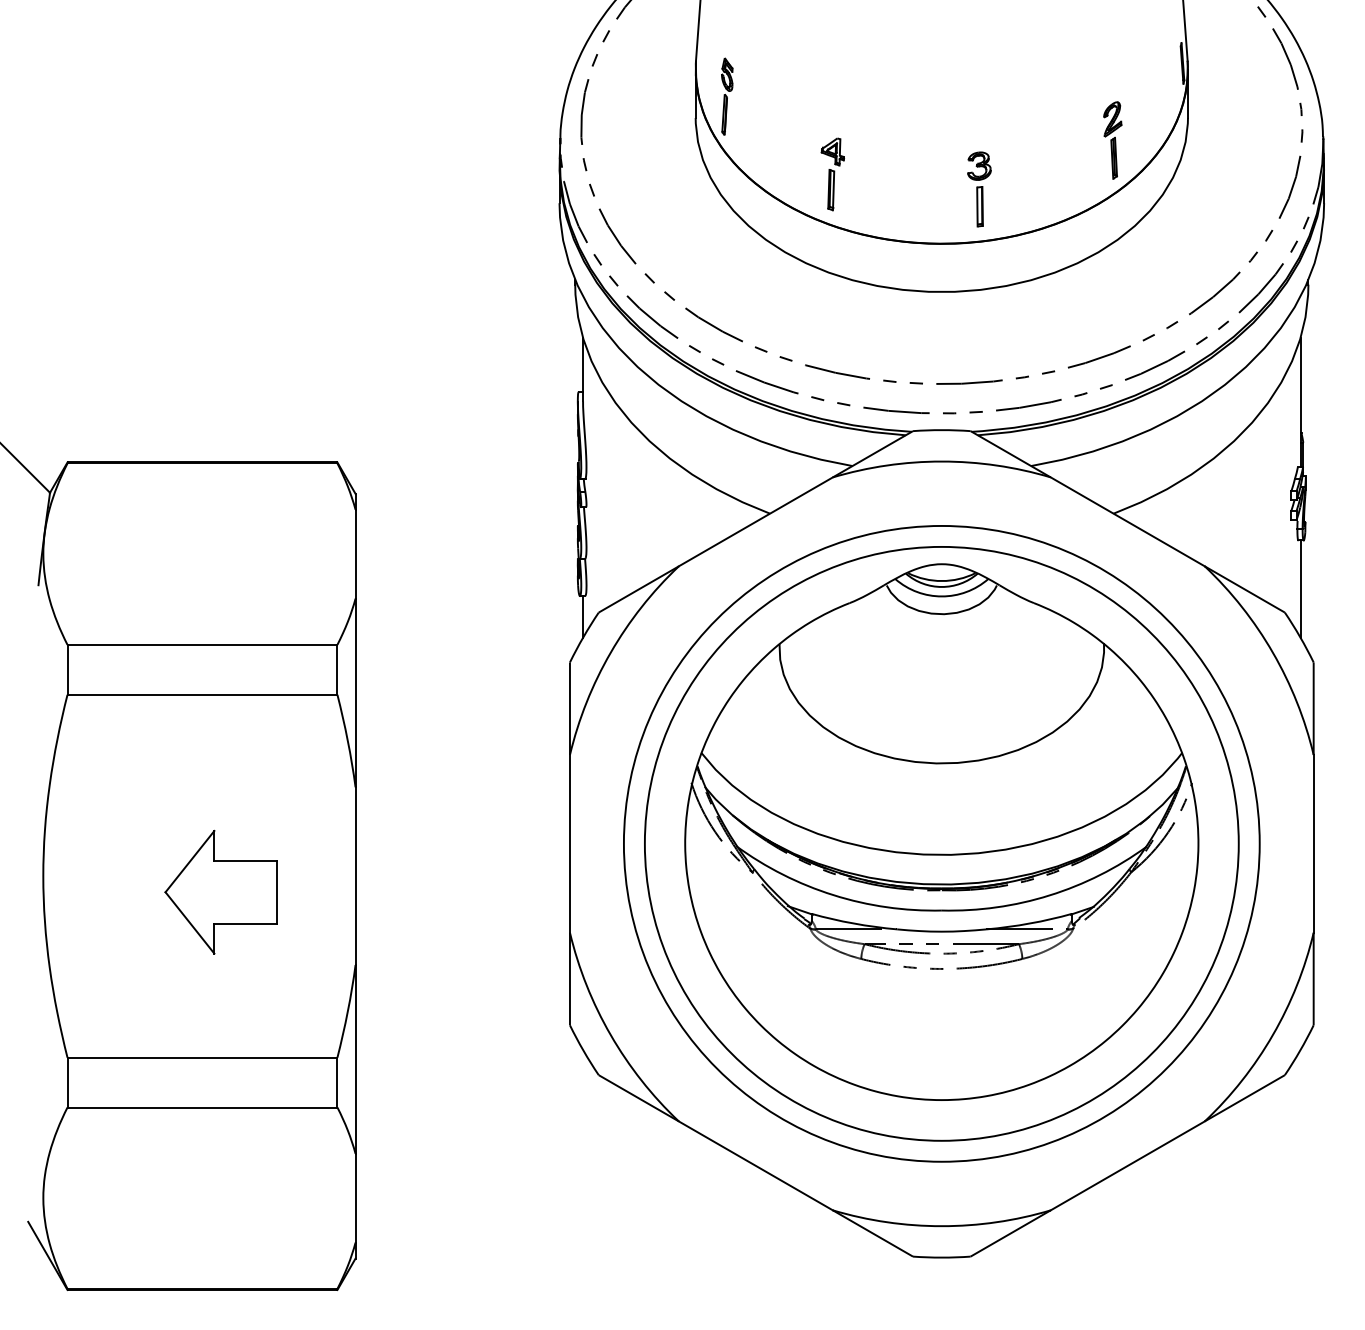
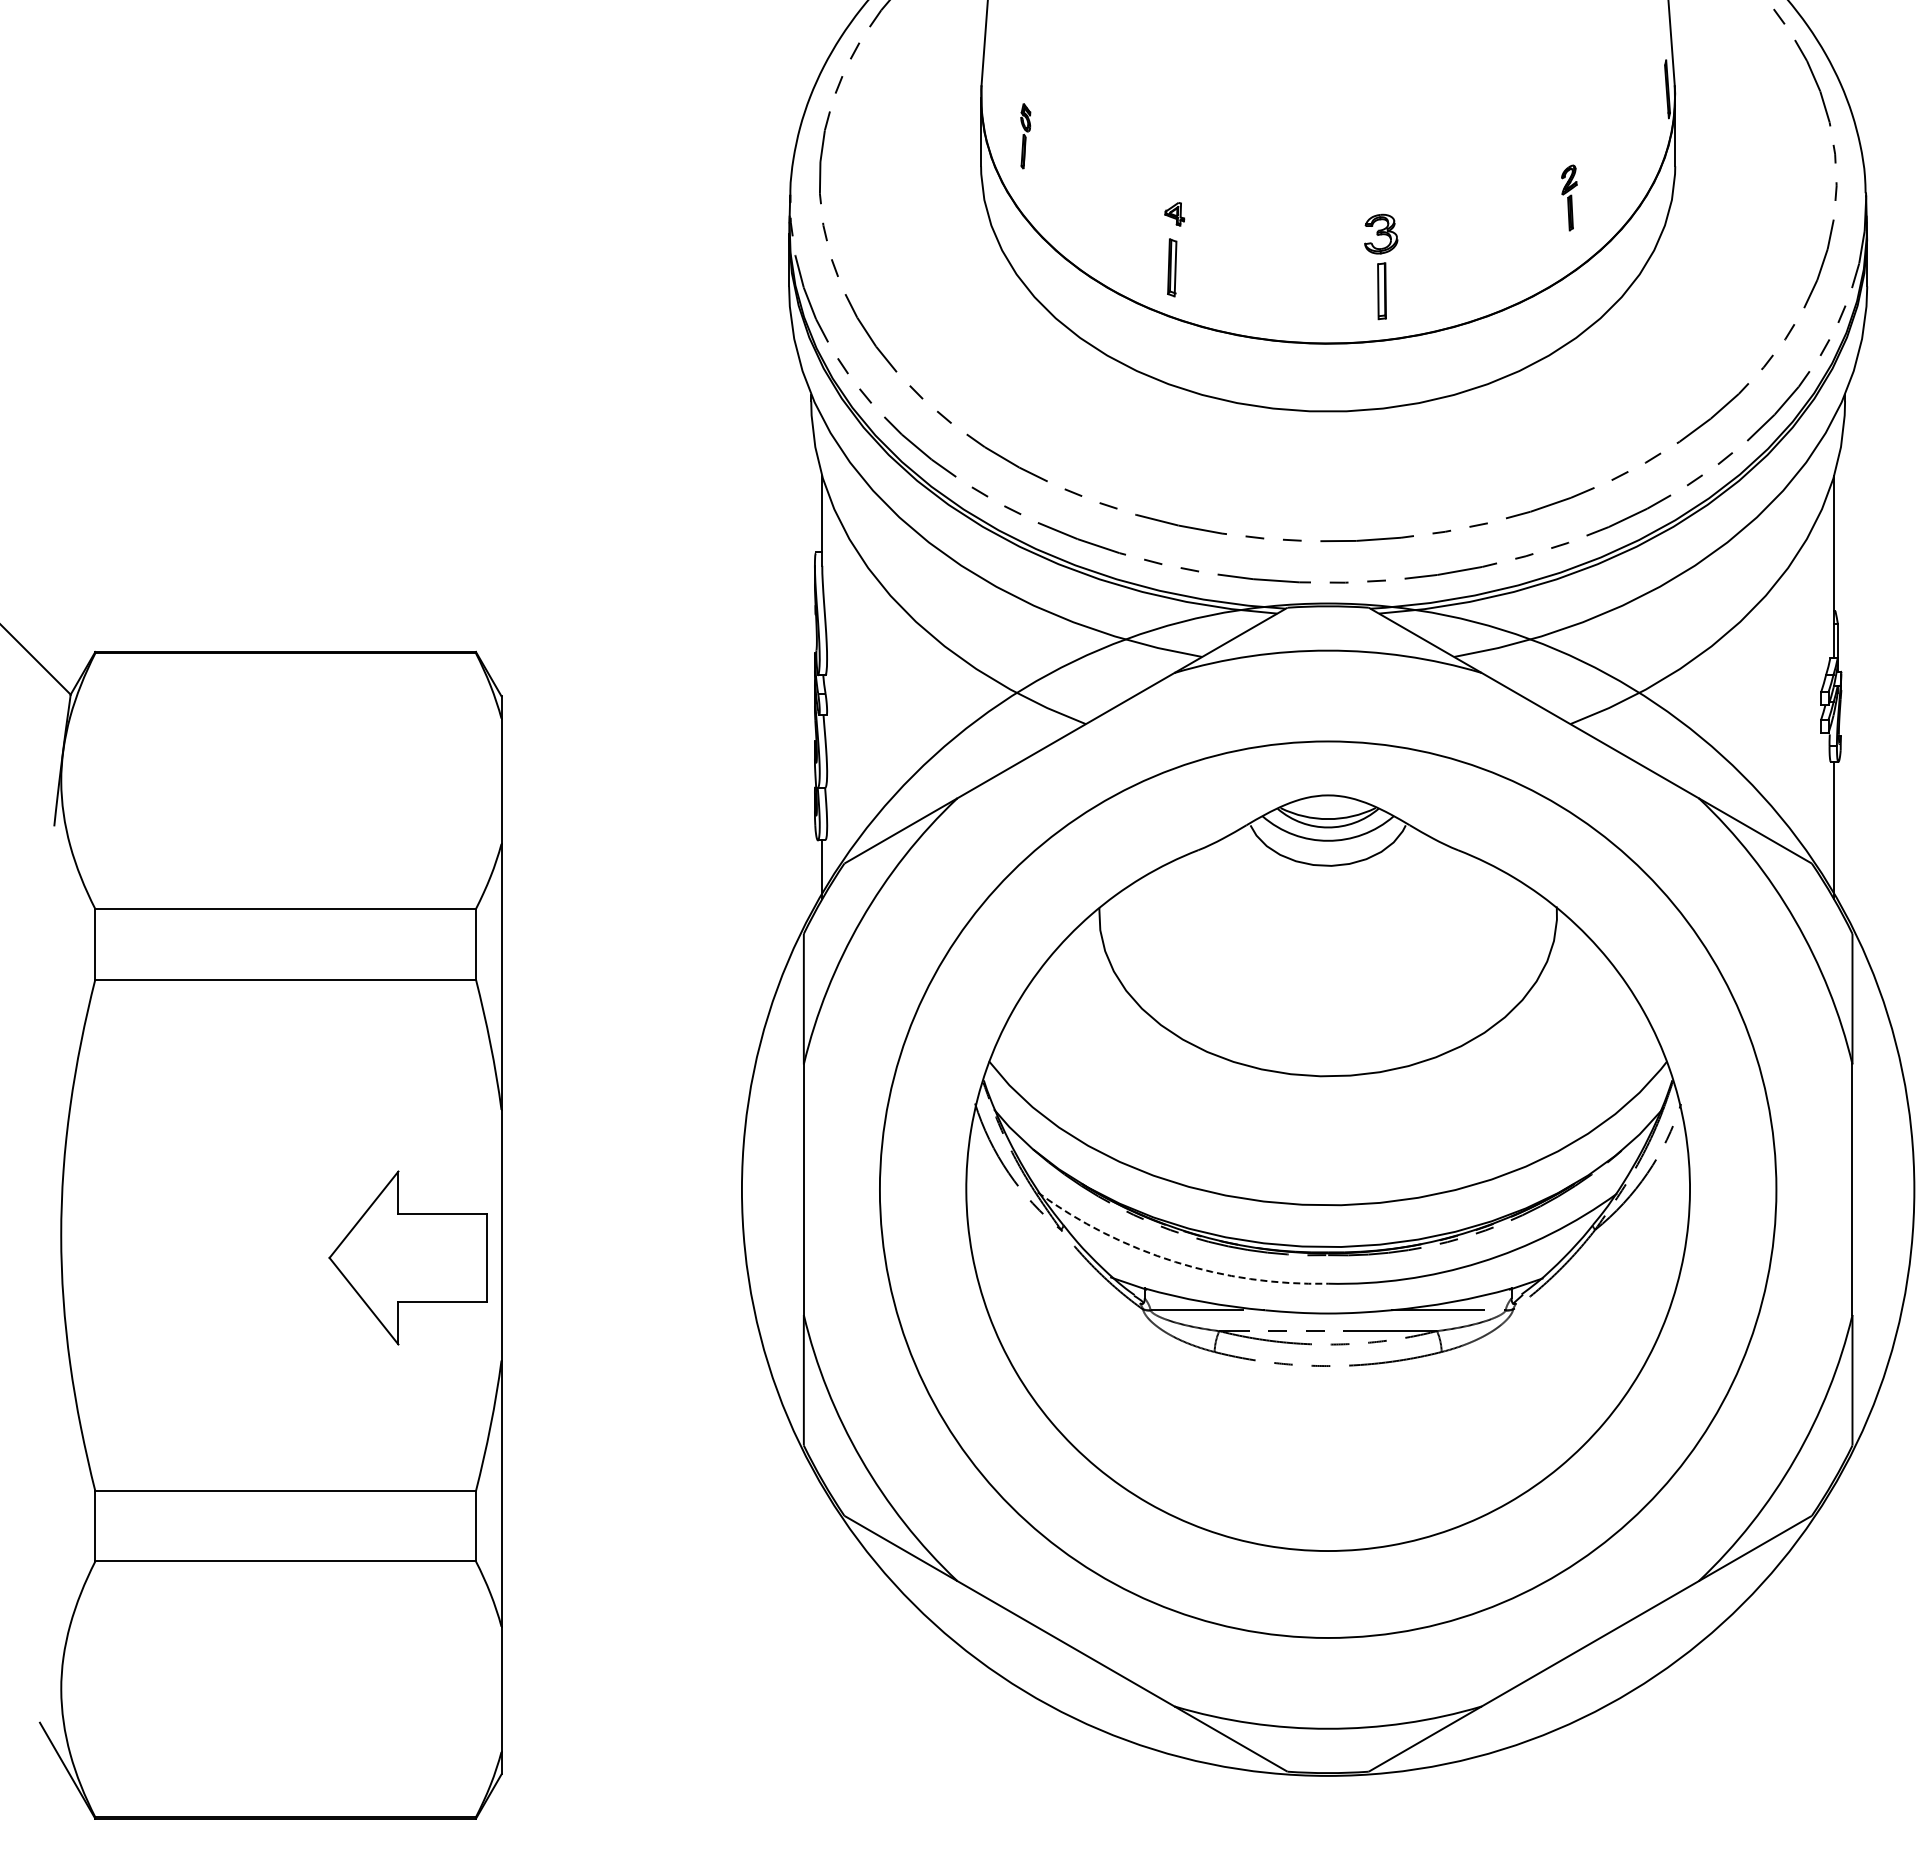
part: (727, 96) -> (1025, 136), size x0.6
part: (1112, 140) -> (1569, 197), size x0.6
part: (832, 152) -> (1174, 214), size x0.6
circle: (941, 843) -> (1327, 1189), size x1.4
part: (220, 891) -> (407, 1257), moved
arc: (833, 895) -> (1175, 1262), solid -> dashed

